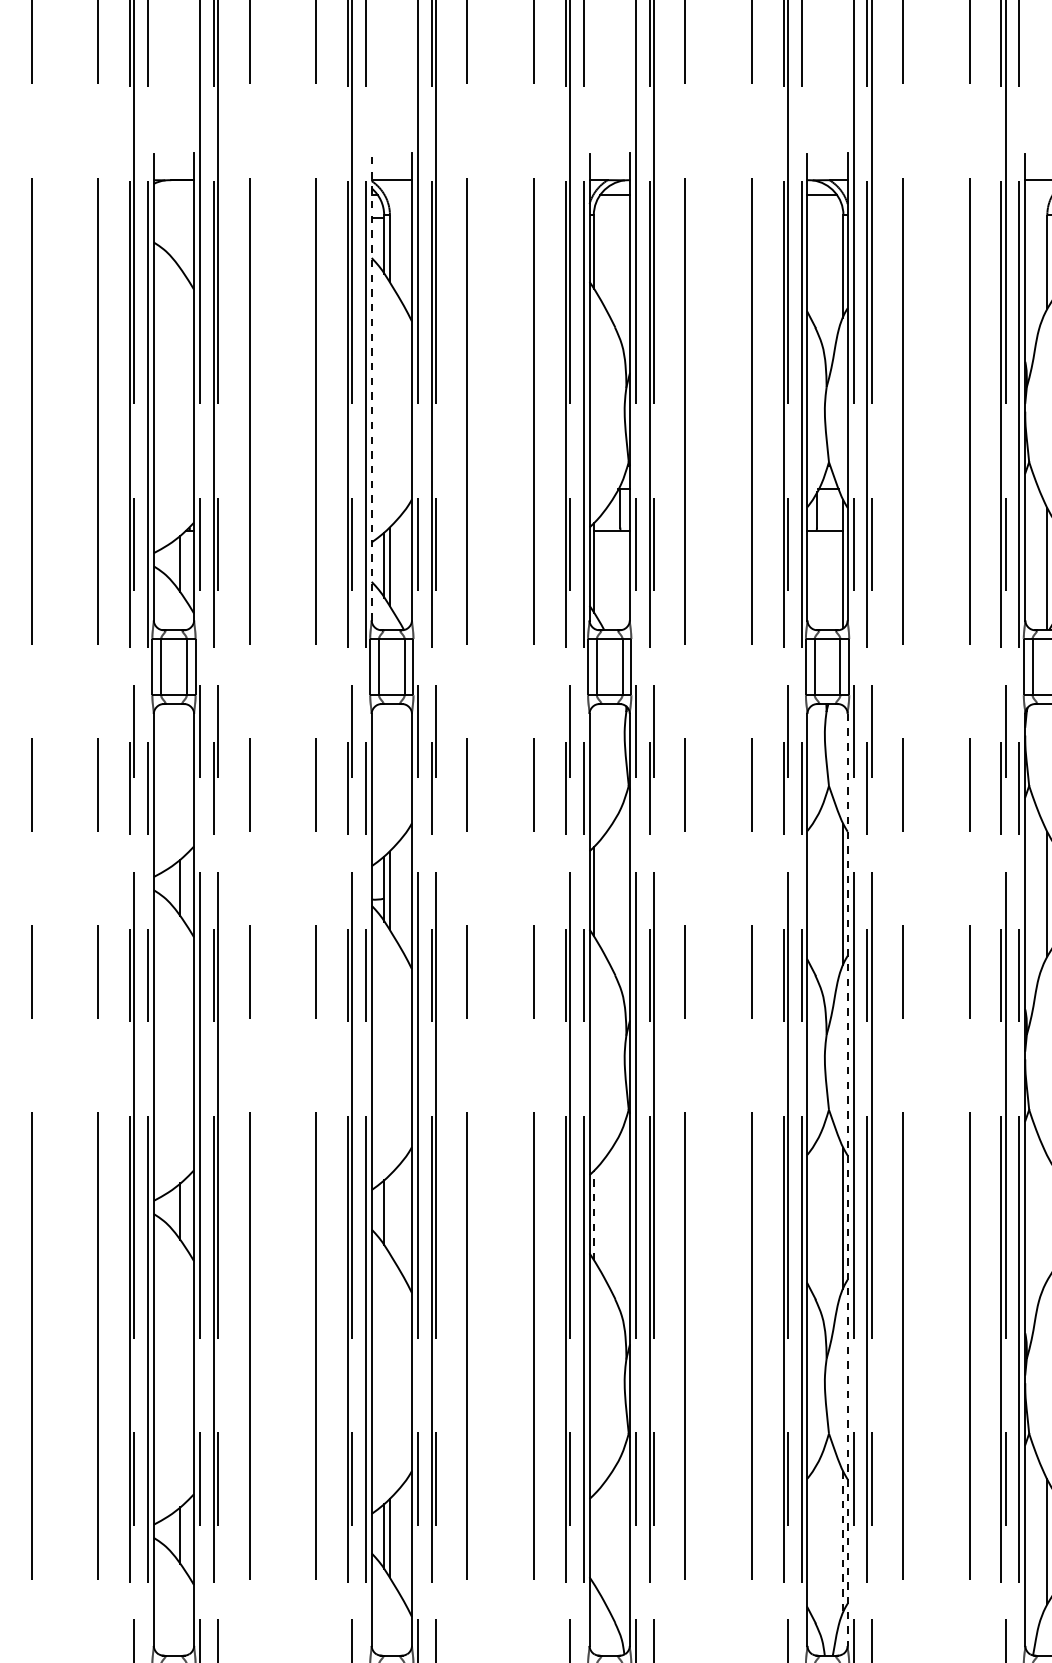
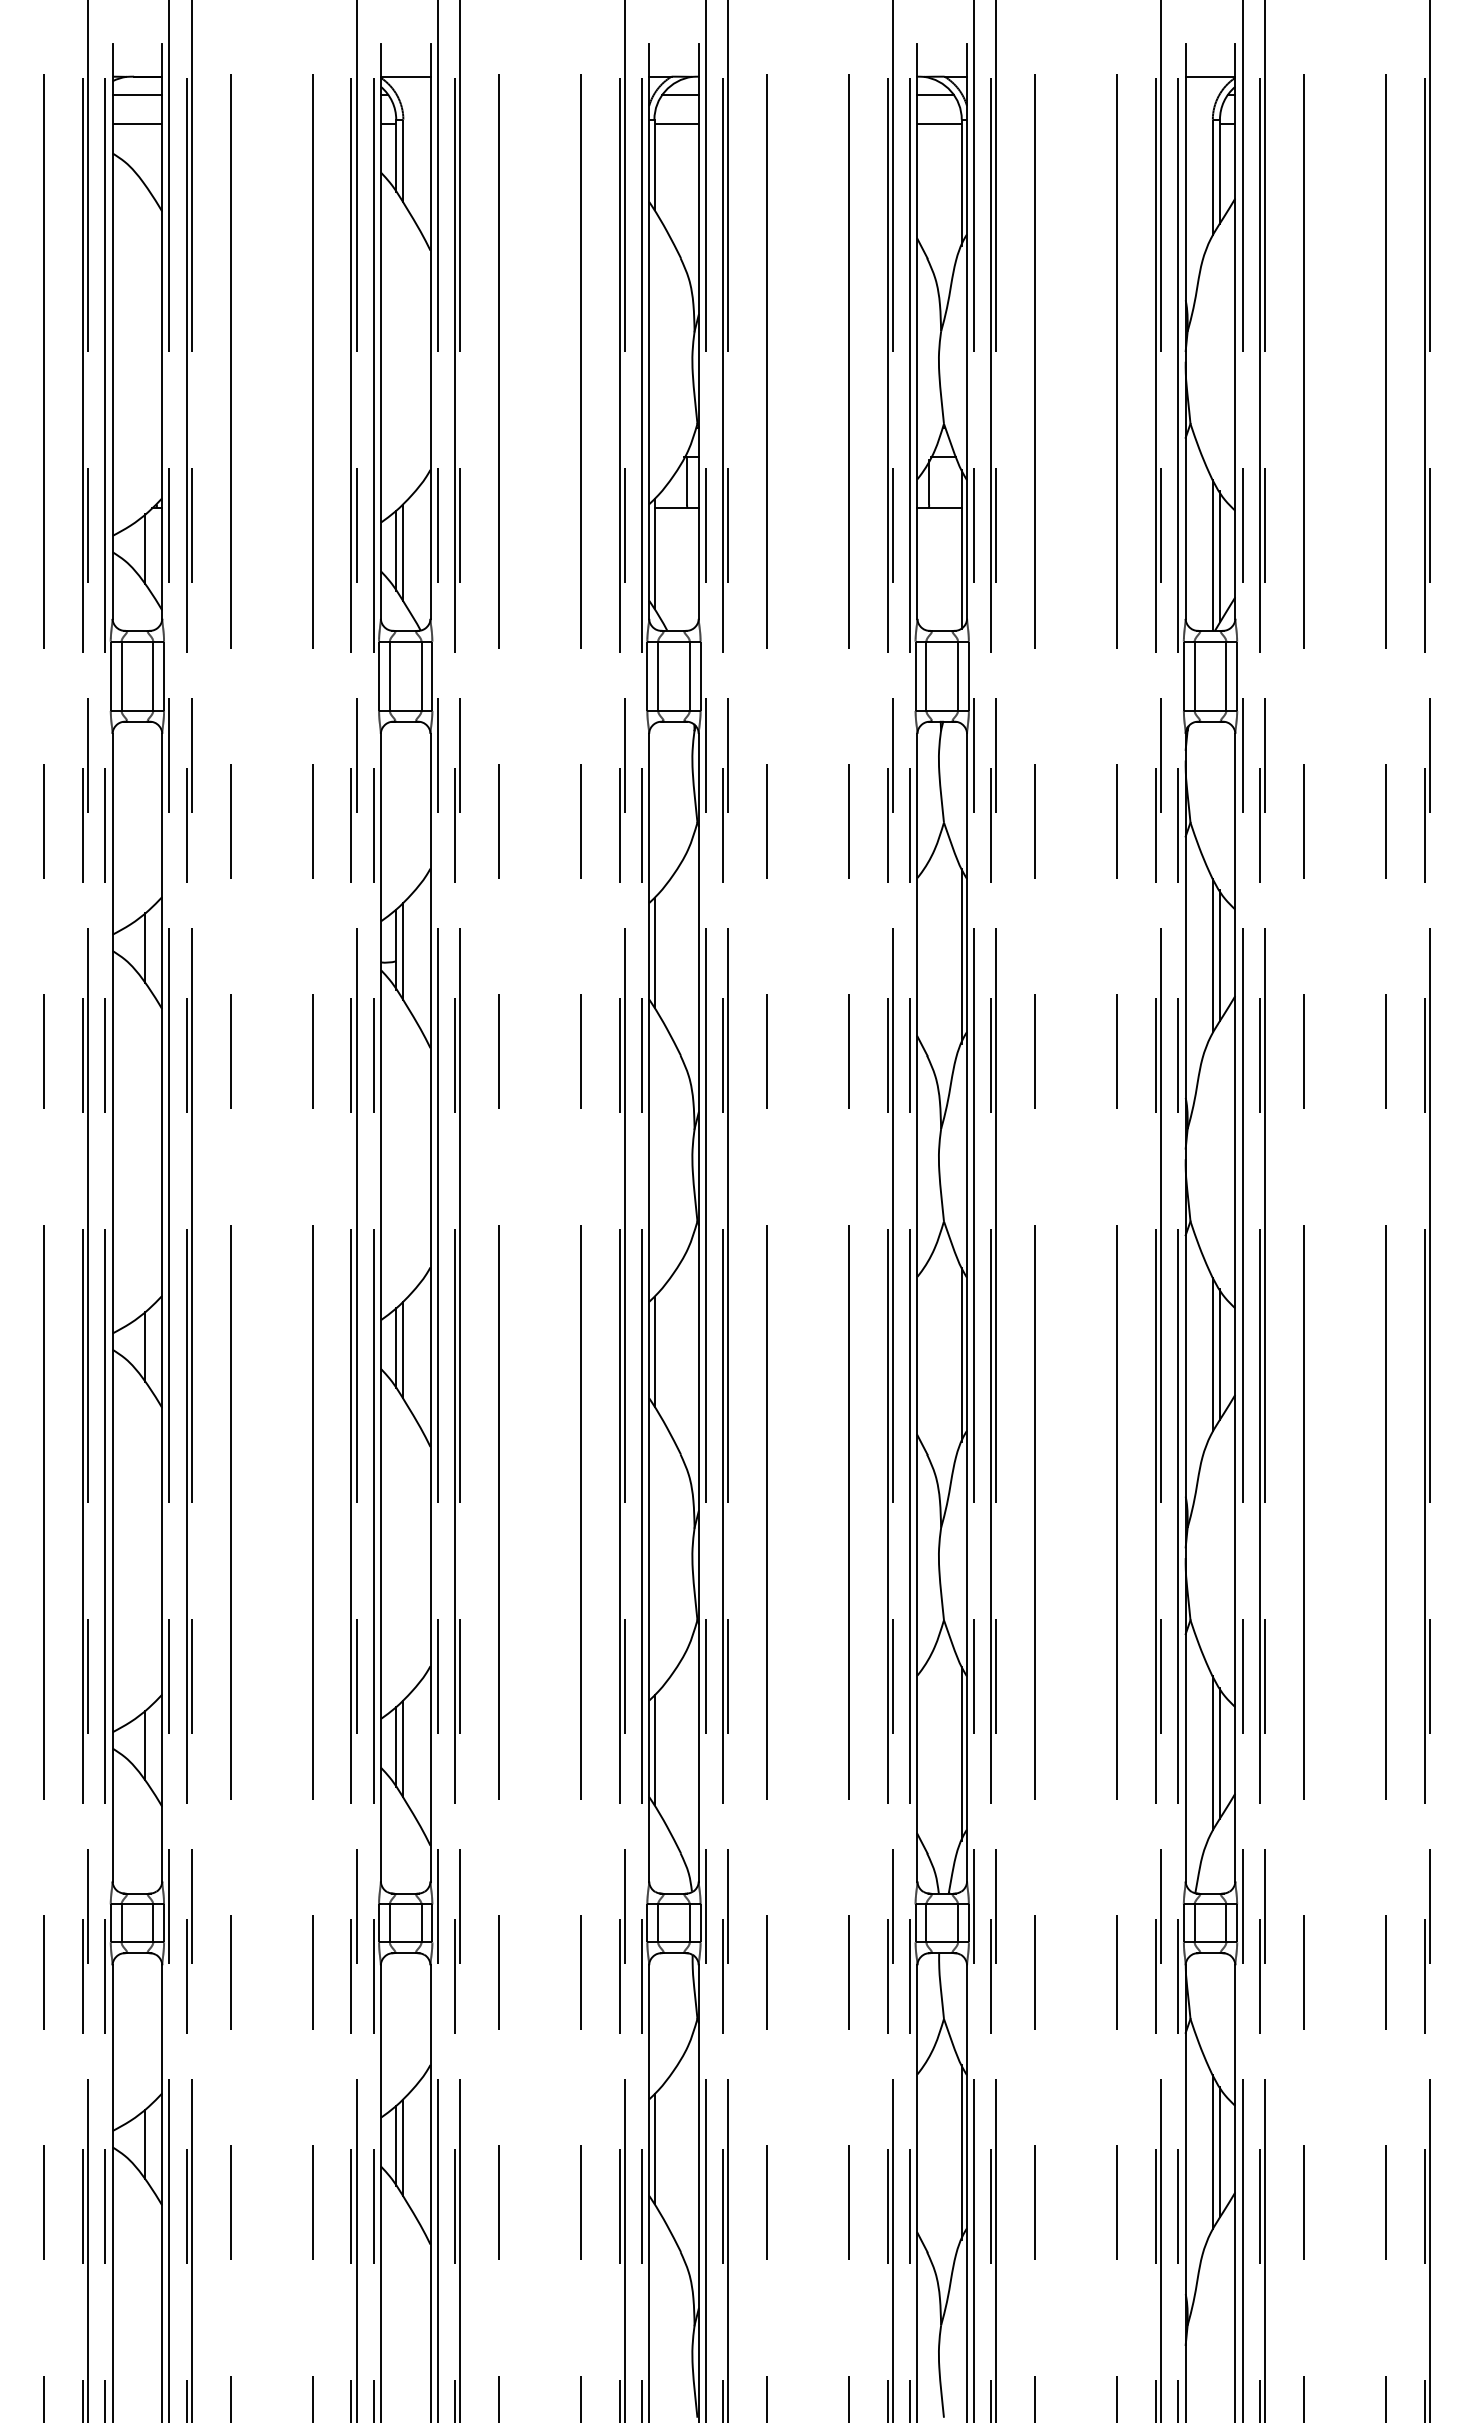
line: (174, 194) -> (137, 94), added
line: (174, 218) -> (137, 123), added
line: (611, 218) -> (676, 123), added
line: (825, 218) -> (939, 123), added
line: (371, 387) -> (380, 331), dashed -> solid
line: (848, 1179) -> (967, 1307), dashed -> solid
line: (390, 1214) -> (403, 1350), added
line: (593, 1215) -> (654, 1351), dashed -> solid
line: (1047, 1217) -> (1212, 1353), added
line: (593, 1539) -> (654, 1750), added
line: (843, 1542) -> (961, 1754), dashed -> solid

